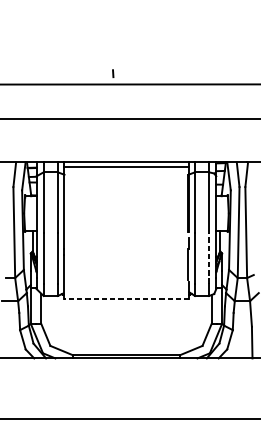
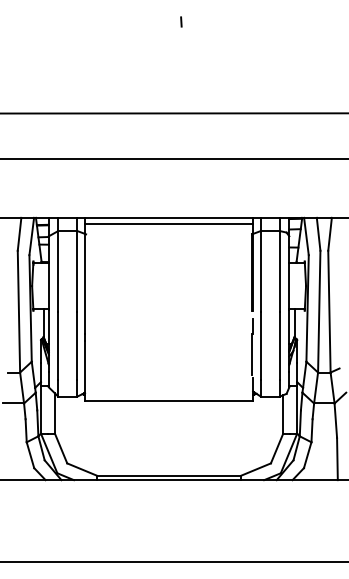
line: (113, 73) -> (181, 21), moved
line: (208, 257) -> (279, 345), dashed -> solid
line: (126, 299) -> (168, 401), dashed -> solid

